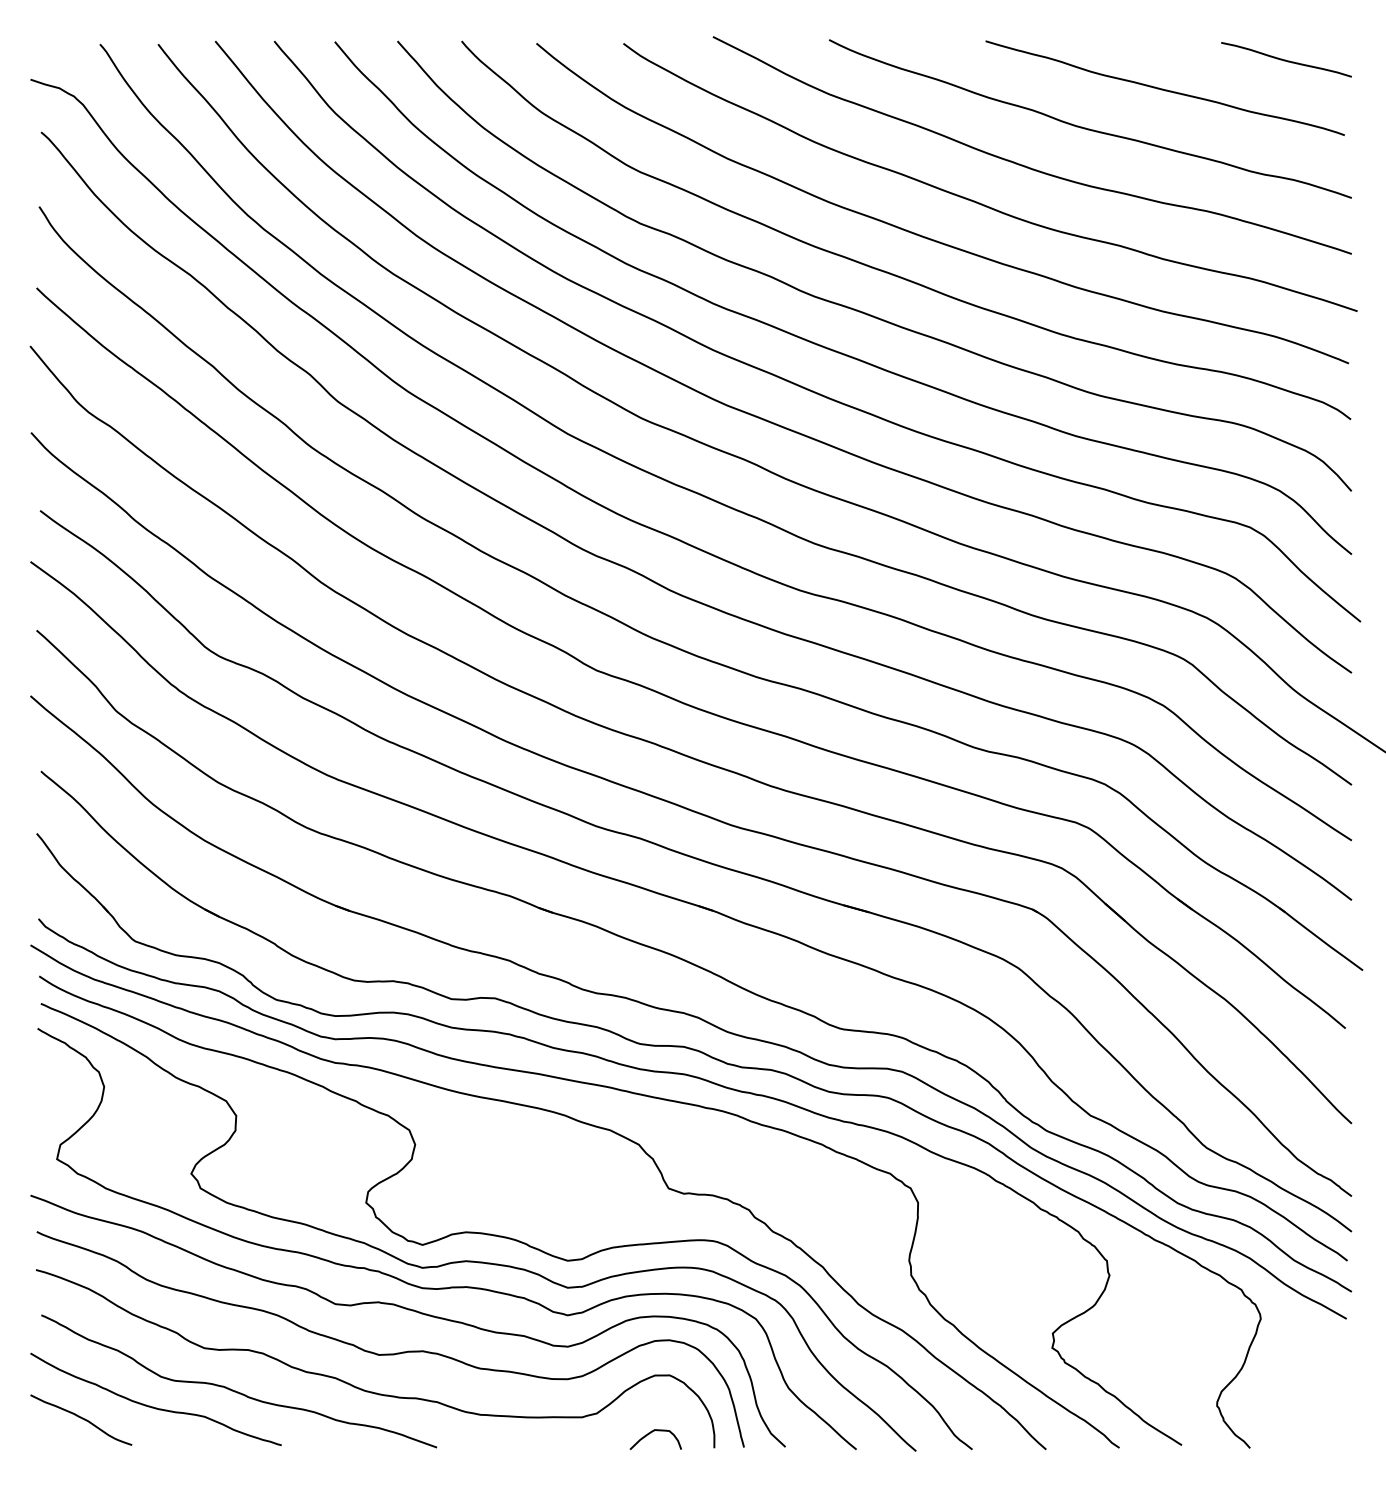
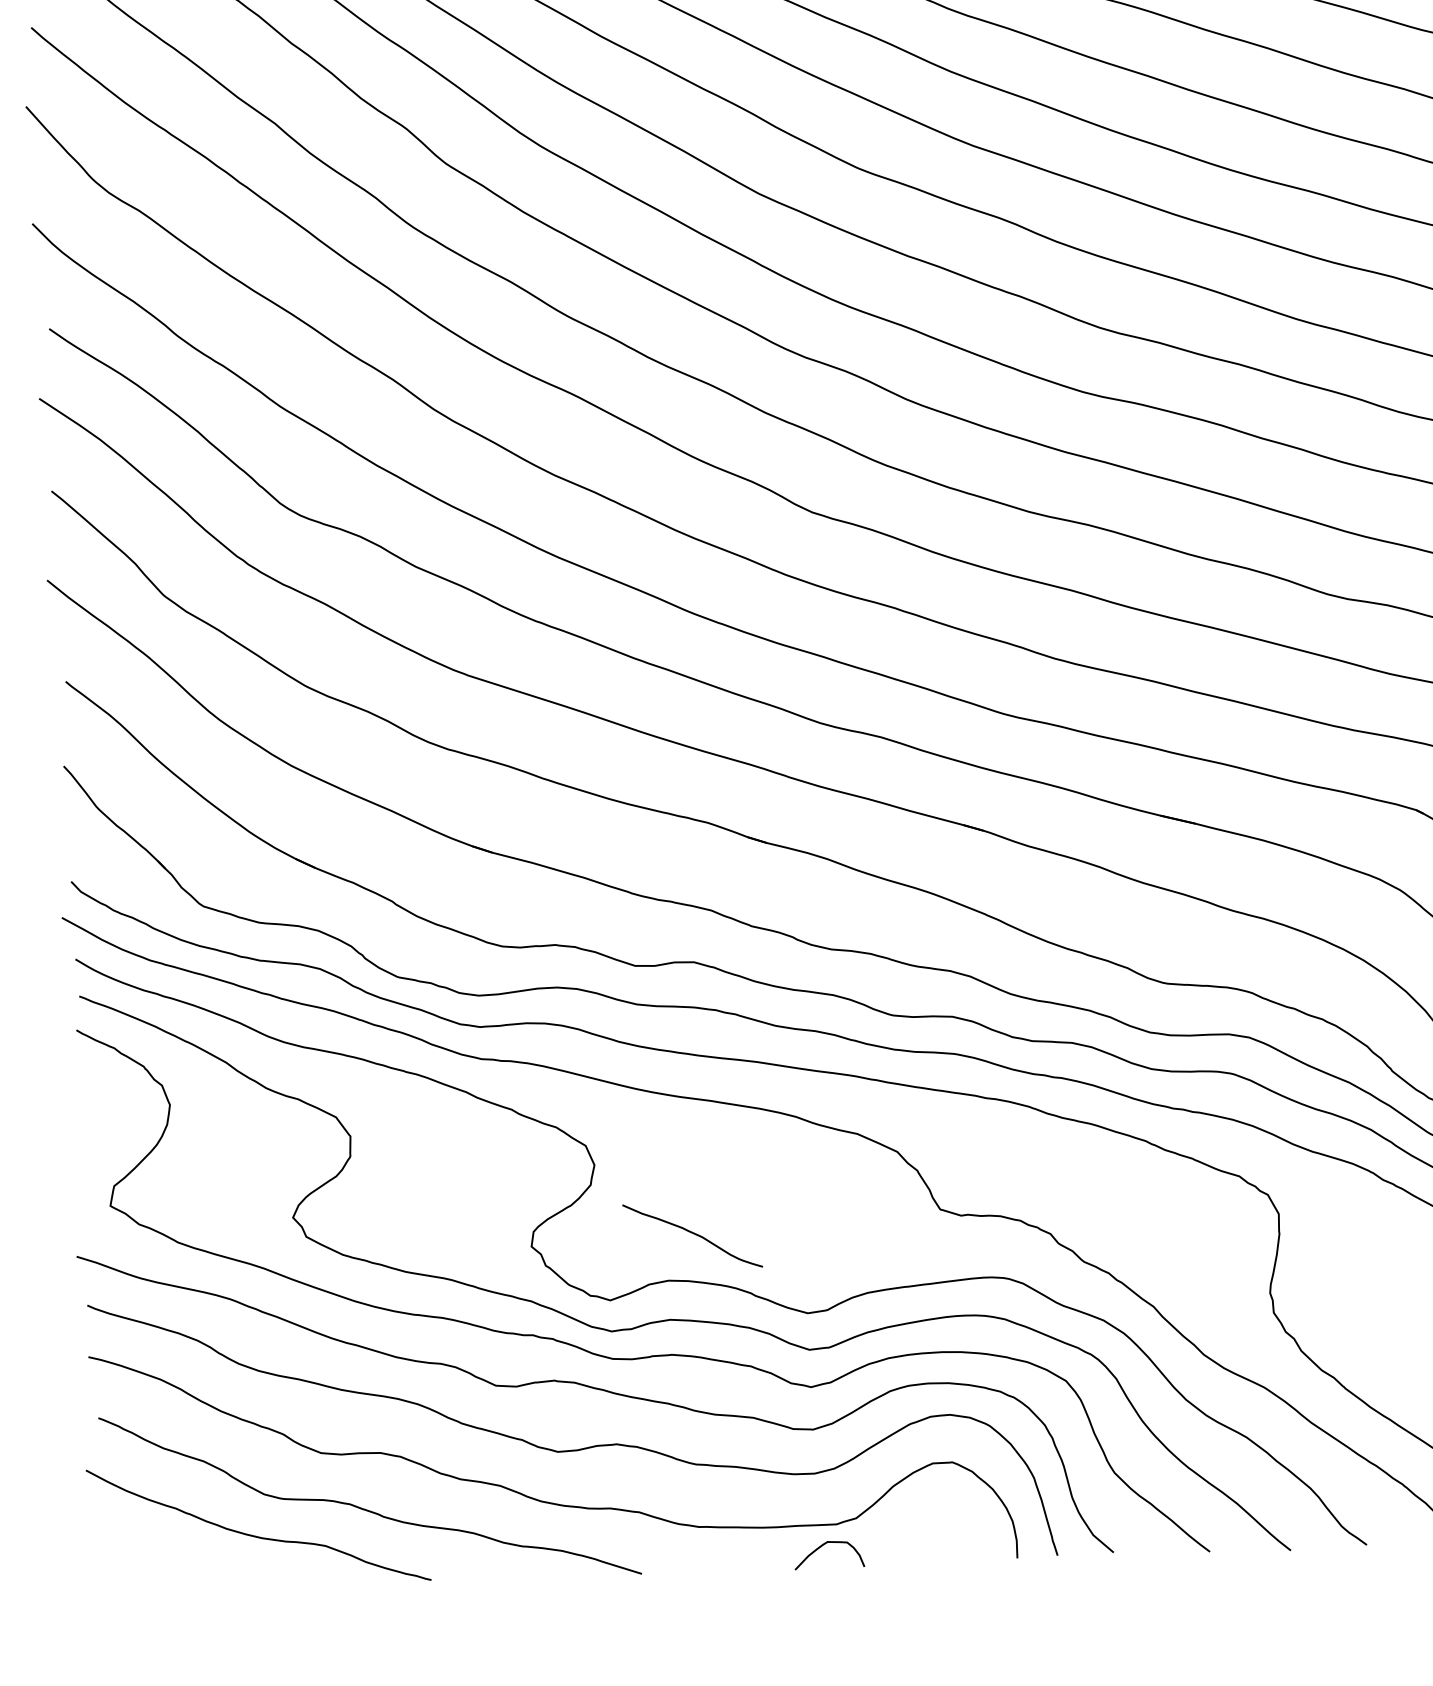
curve: (81, 1418) -> (692, 1233), moved
curve: (651, 1433) -> (823, 1546), moved

